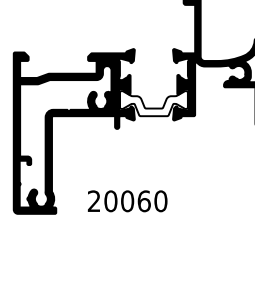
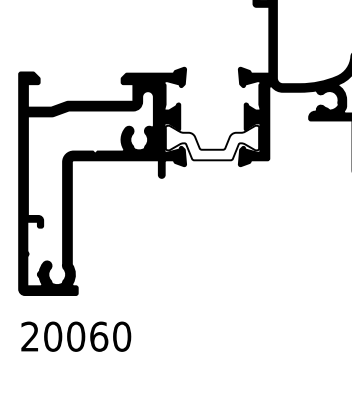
text: (127, 201) -> (76, 336), moved

